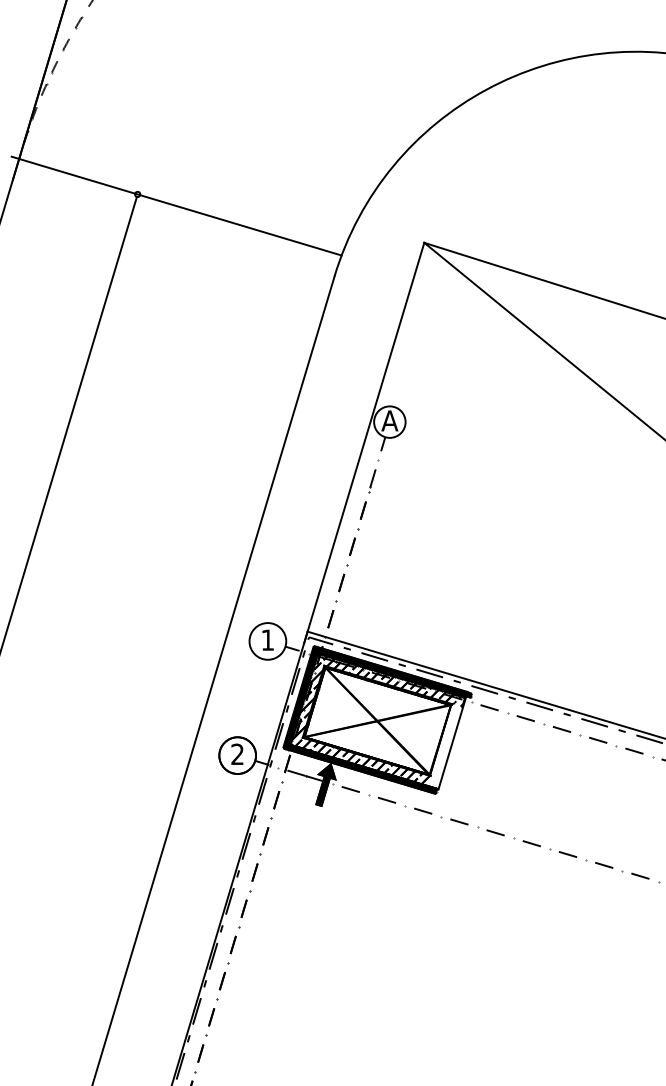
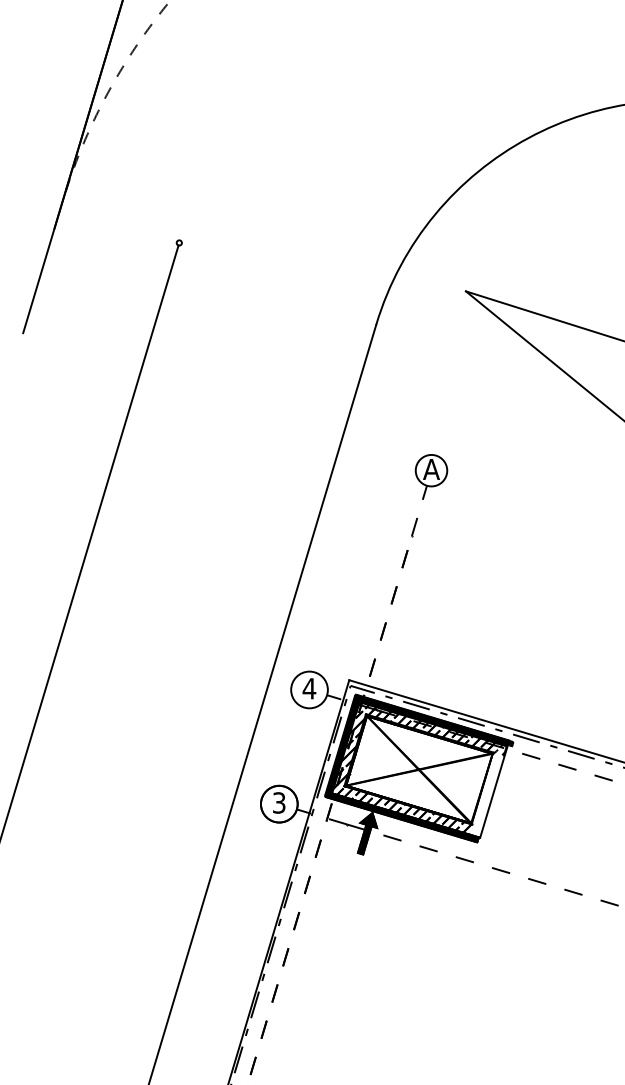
line: (176, 205) -> (218, 254), removed
line: (364, 442) -> (406, 491), removed
text: (267, 639) -> (309, 688), 1 -> 4
text: (237, 754) -> (279, 803), 2 -> 3

